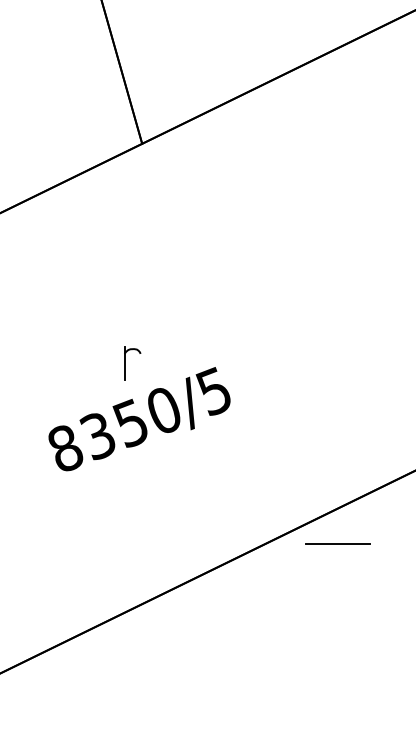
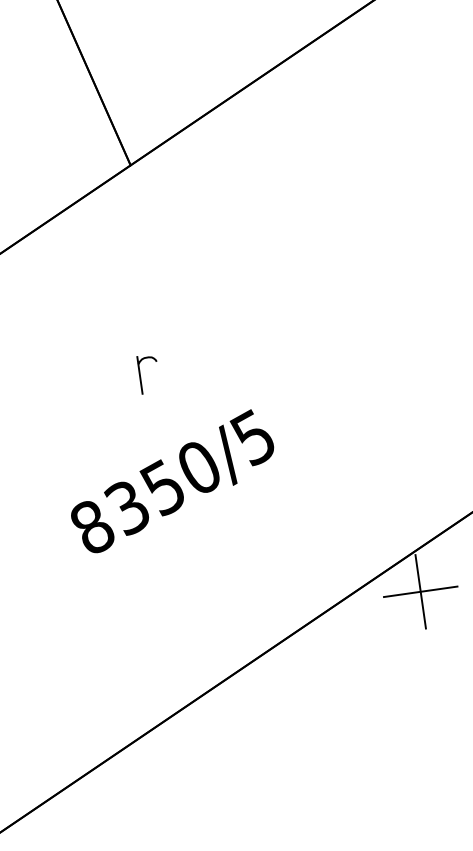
part: (125, 363) -> (140, 375), moved
line: (338, 543) -> (420, 591), added

